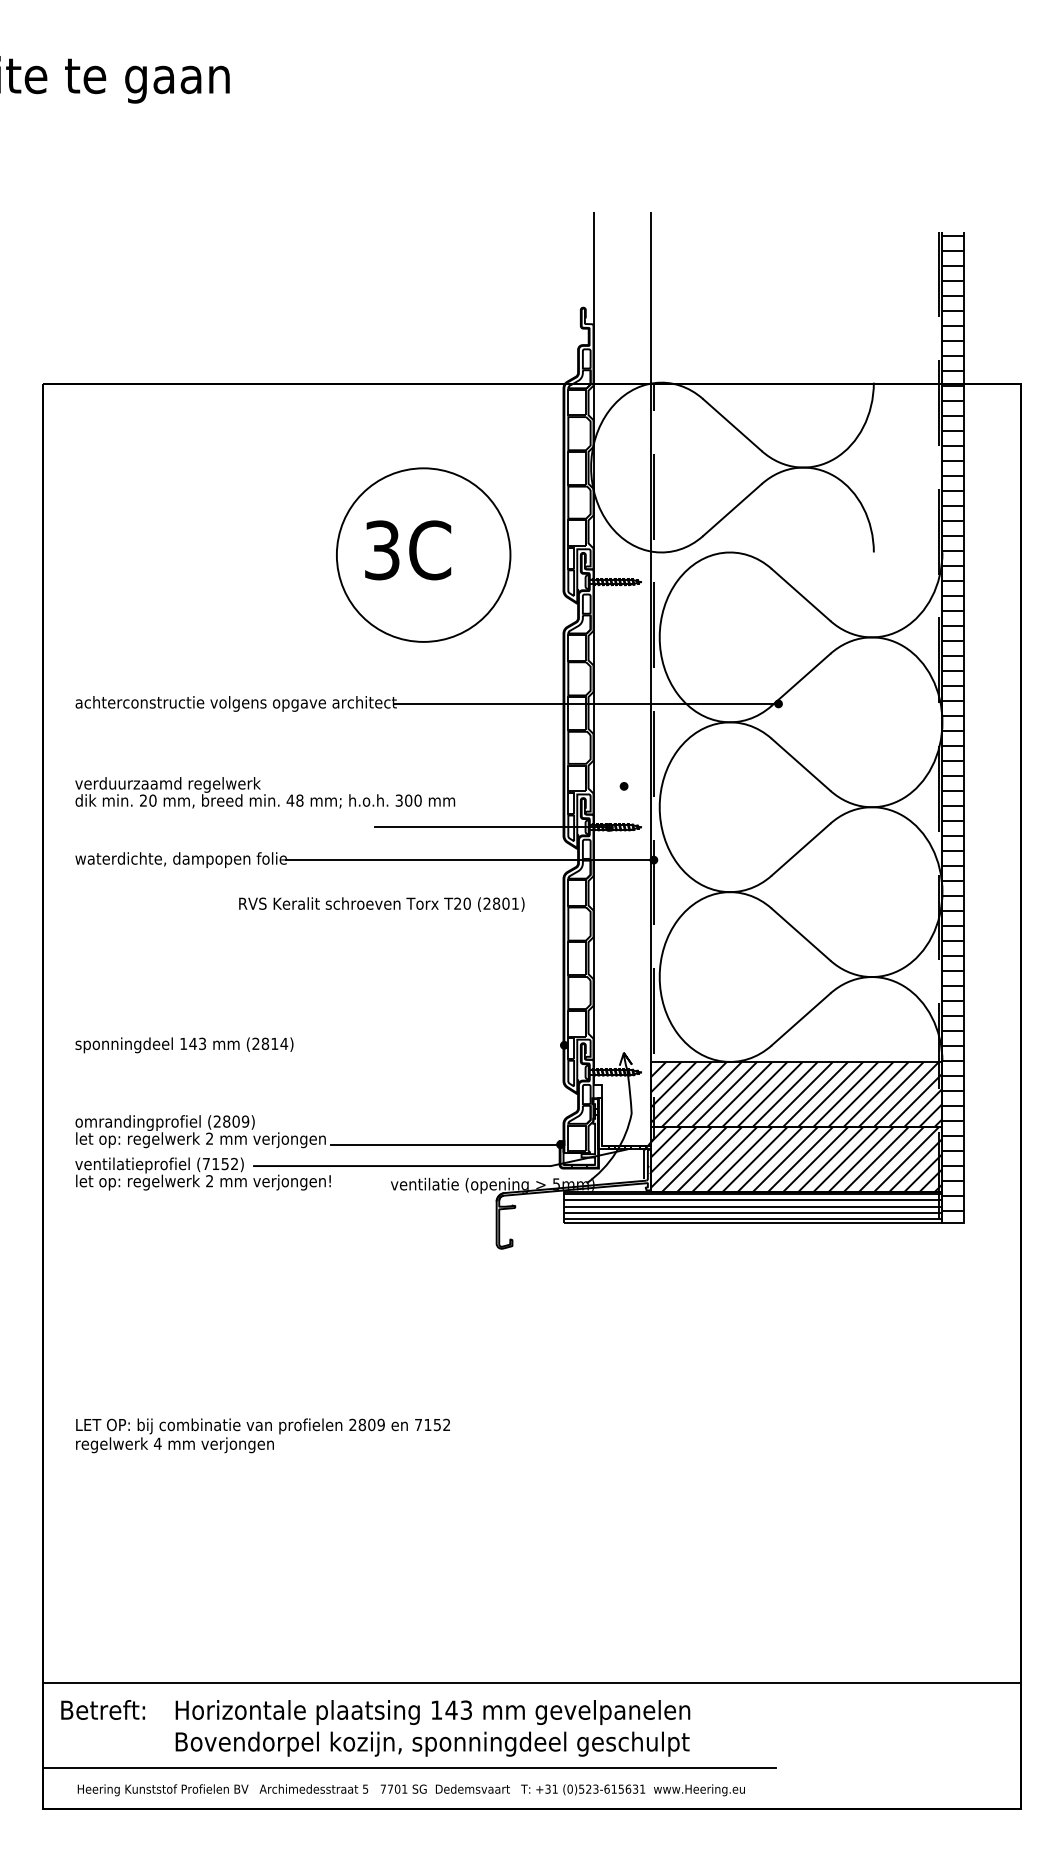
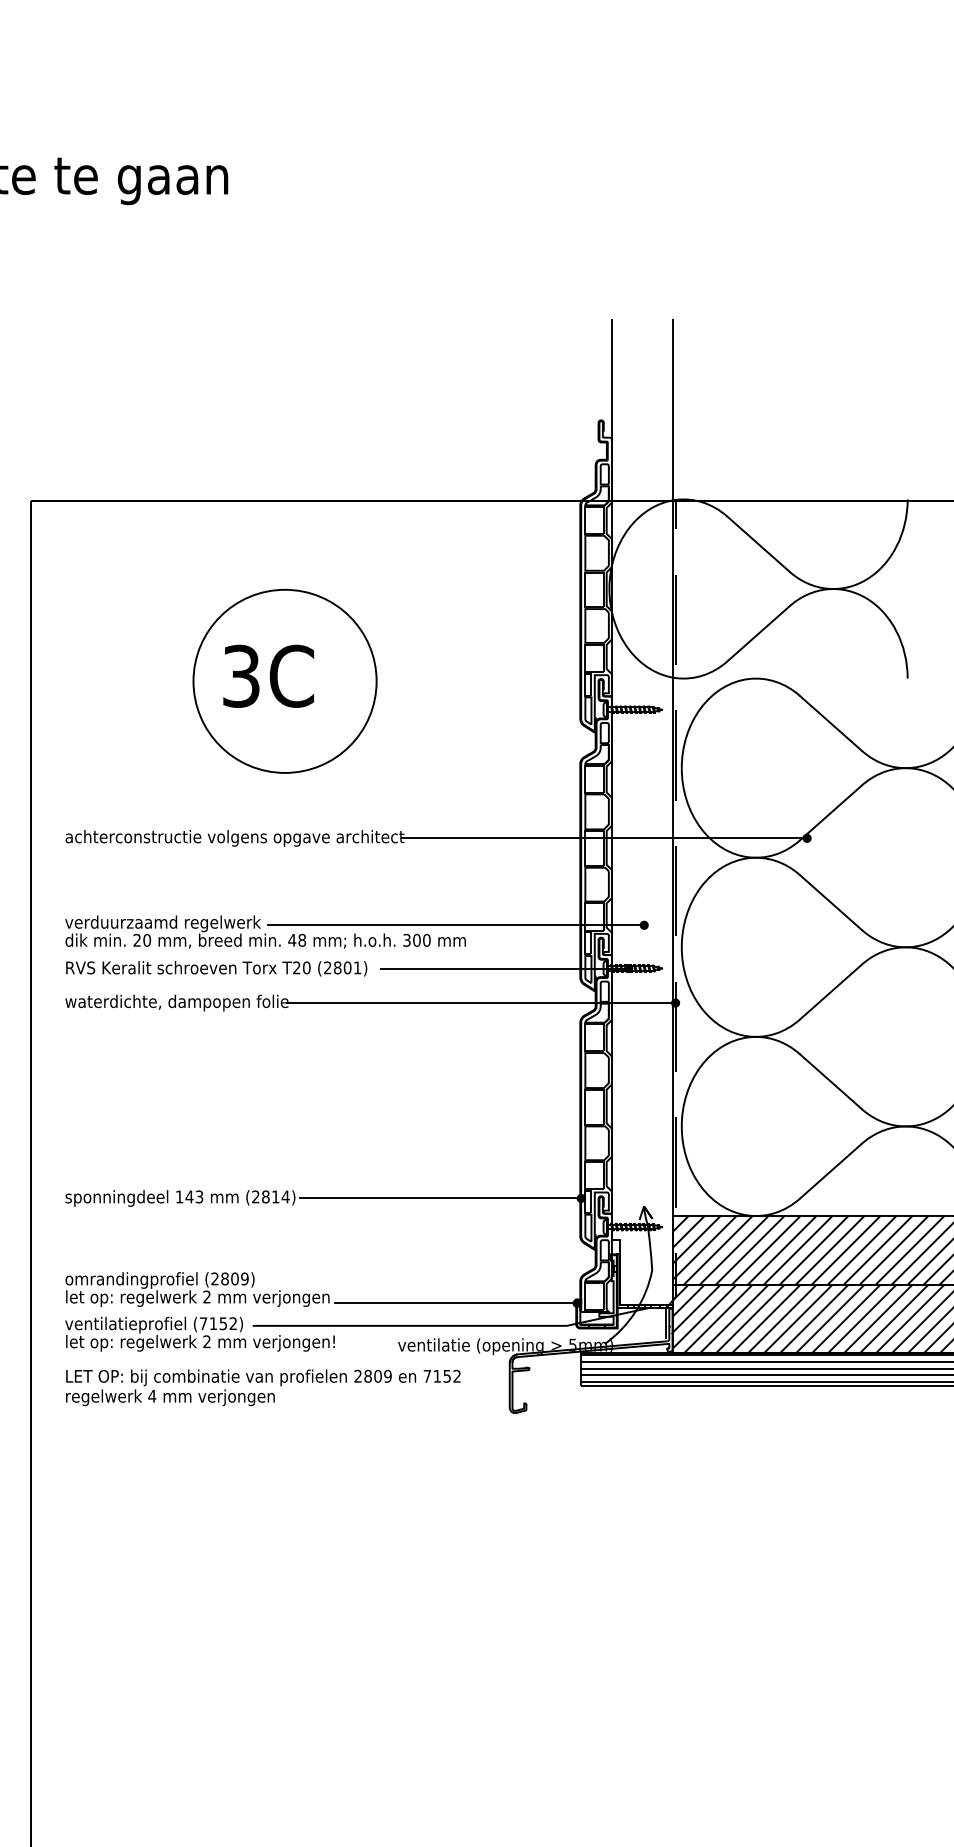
part: (423, 554) -> (284, 680), moved
line: (445, 786) -> (455, 925), added
text: (381, 904) -> (216, 968), moved
line: (430, 1045) -> (439, 1198), added
text: (262, 1435) -> (262, 1387), moved

